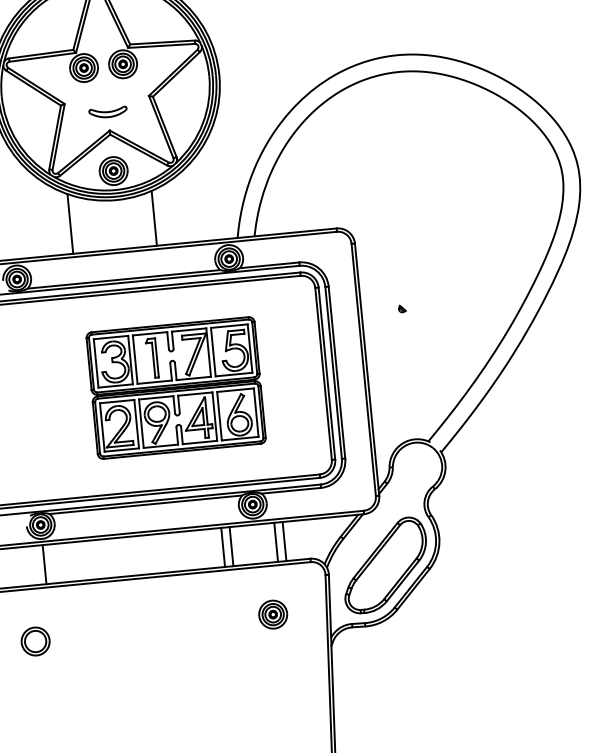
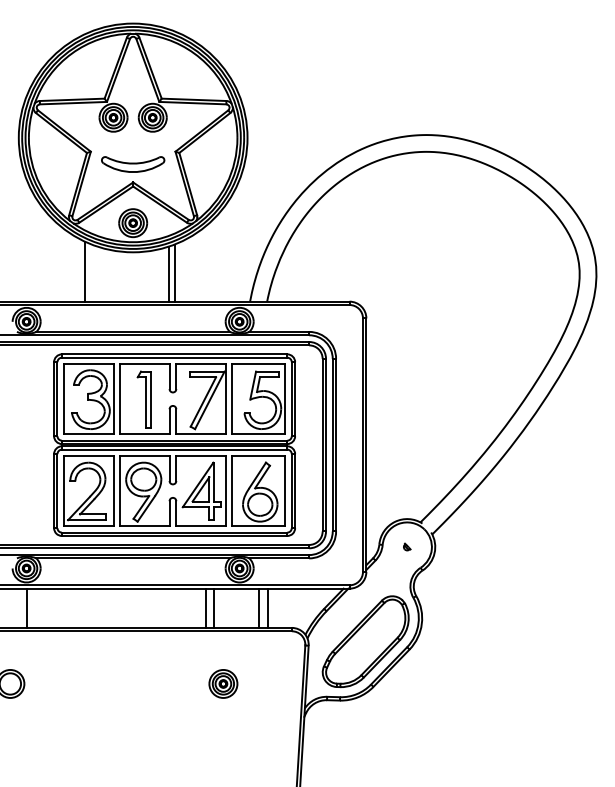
part: (108, 112) -> (133, 164), size x1.67
line: (159, 216) -> (174, 272), added
part: (402, 308) -> (407, 546), moved
part: (176, 387) -> (174, 444), size x1.43
part: (273, 614) -> (223, 683), moved

